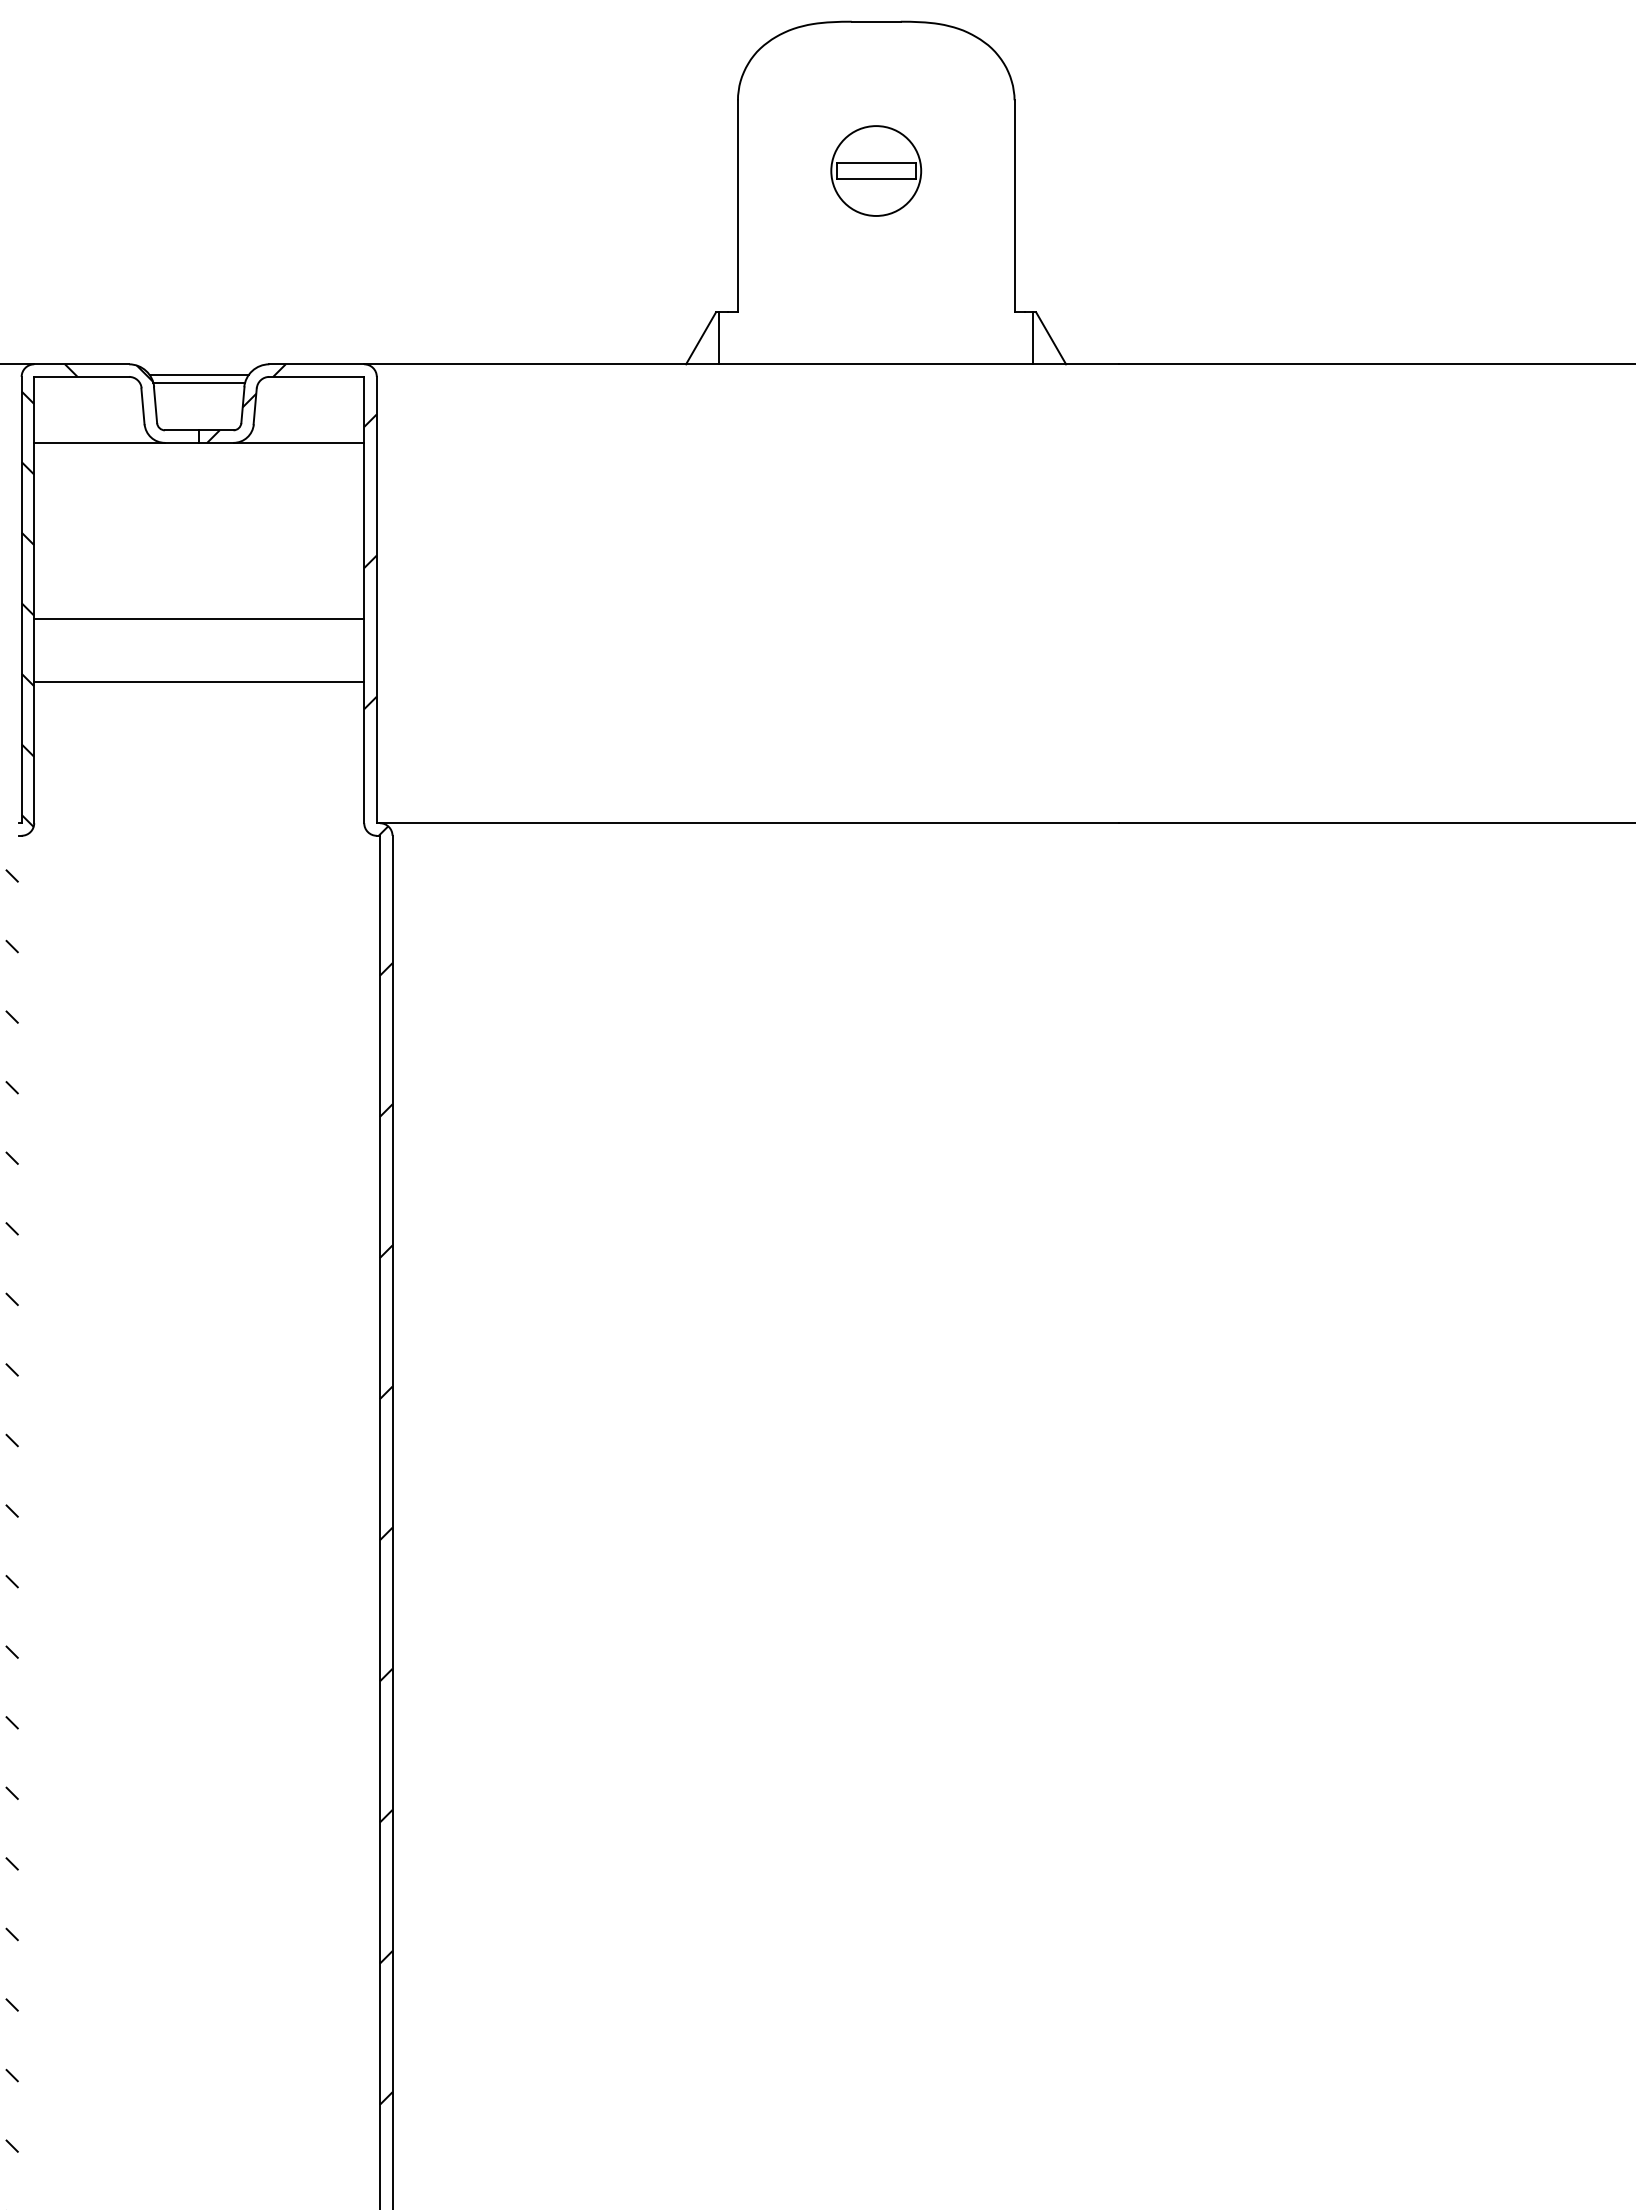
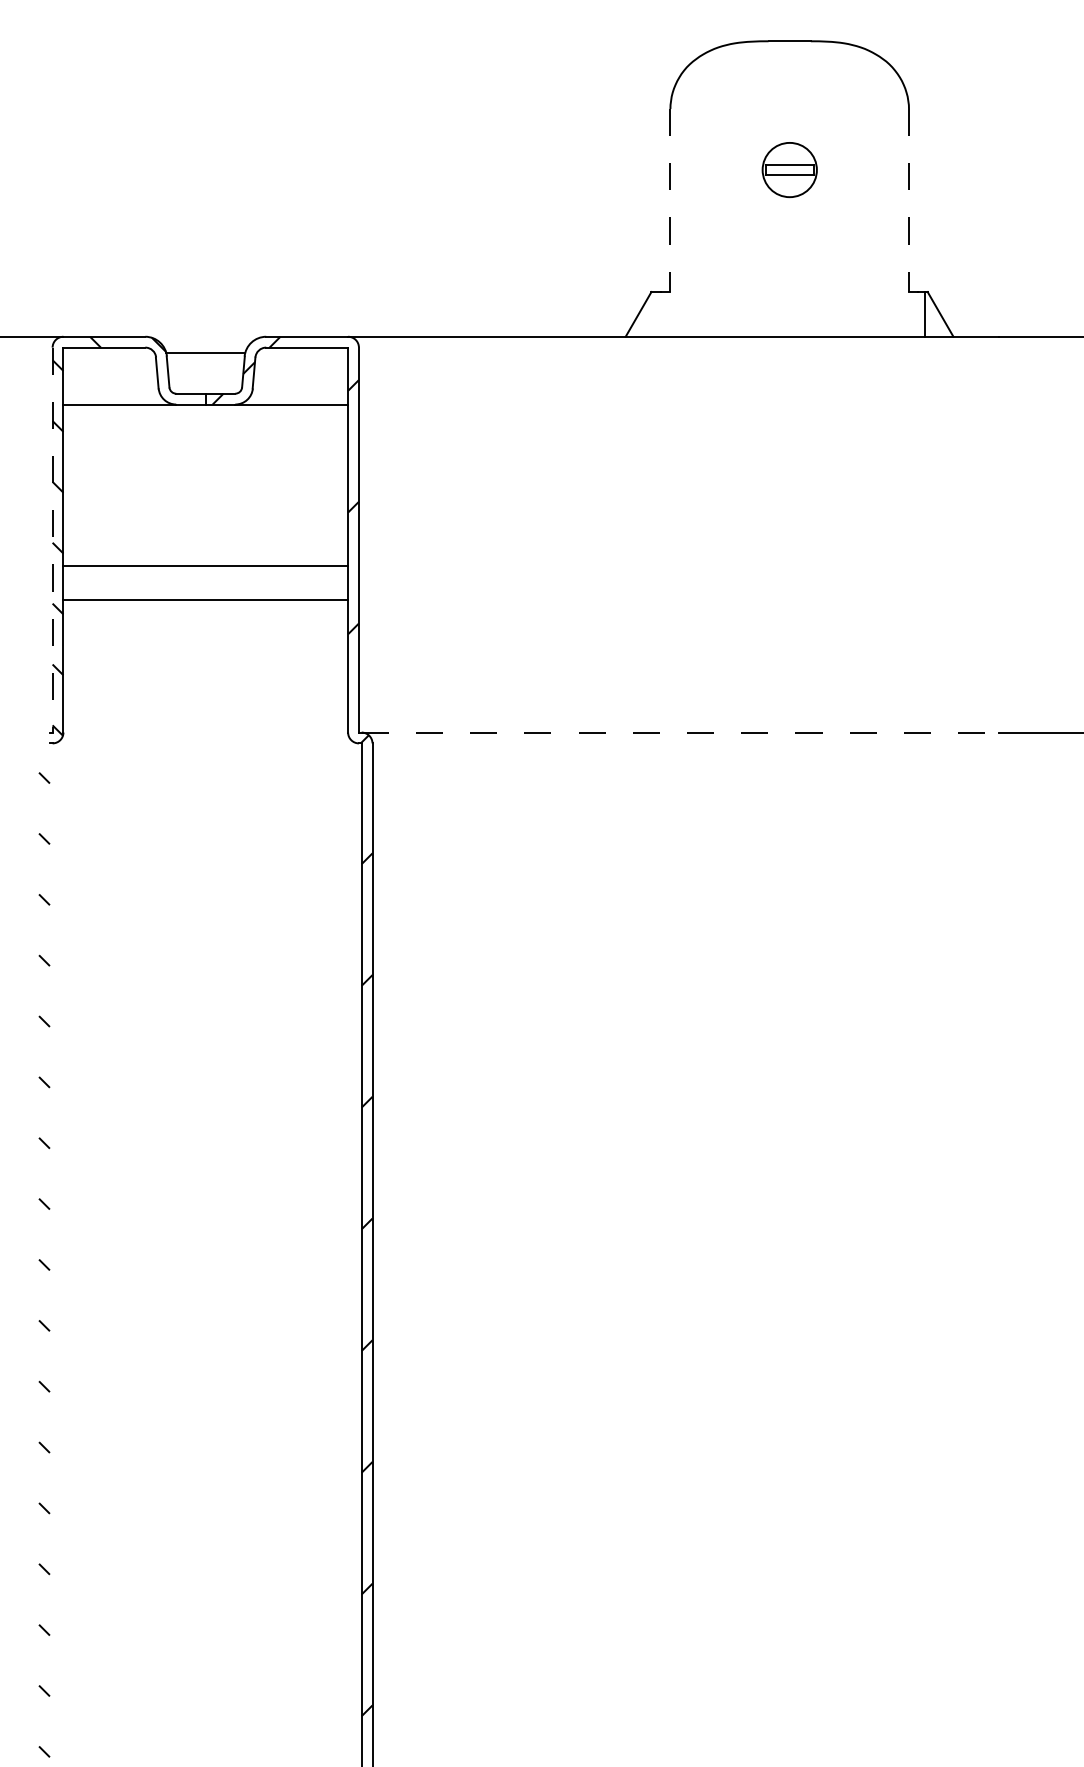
part: (876, 170) -> (789, 169), size x0.7
line: (737, 206) -> (670, 200), solid -> dashed
line: (1014, 206) -> (908, 200), solid -> dashed
line: (719, 338) -> (654, 314), removed
line: (198, 375) -> (205, 346), removed
line: (21, 600) -> (52, 540), solid -> dashed
line: (199, 618) -> (206, 599), moved
line: (199, 681) -> (206, 565), moved
line: (749, 823) -> (680, 732), solid -> dashed

